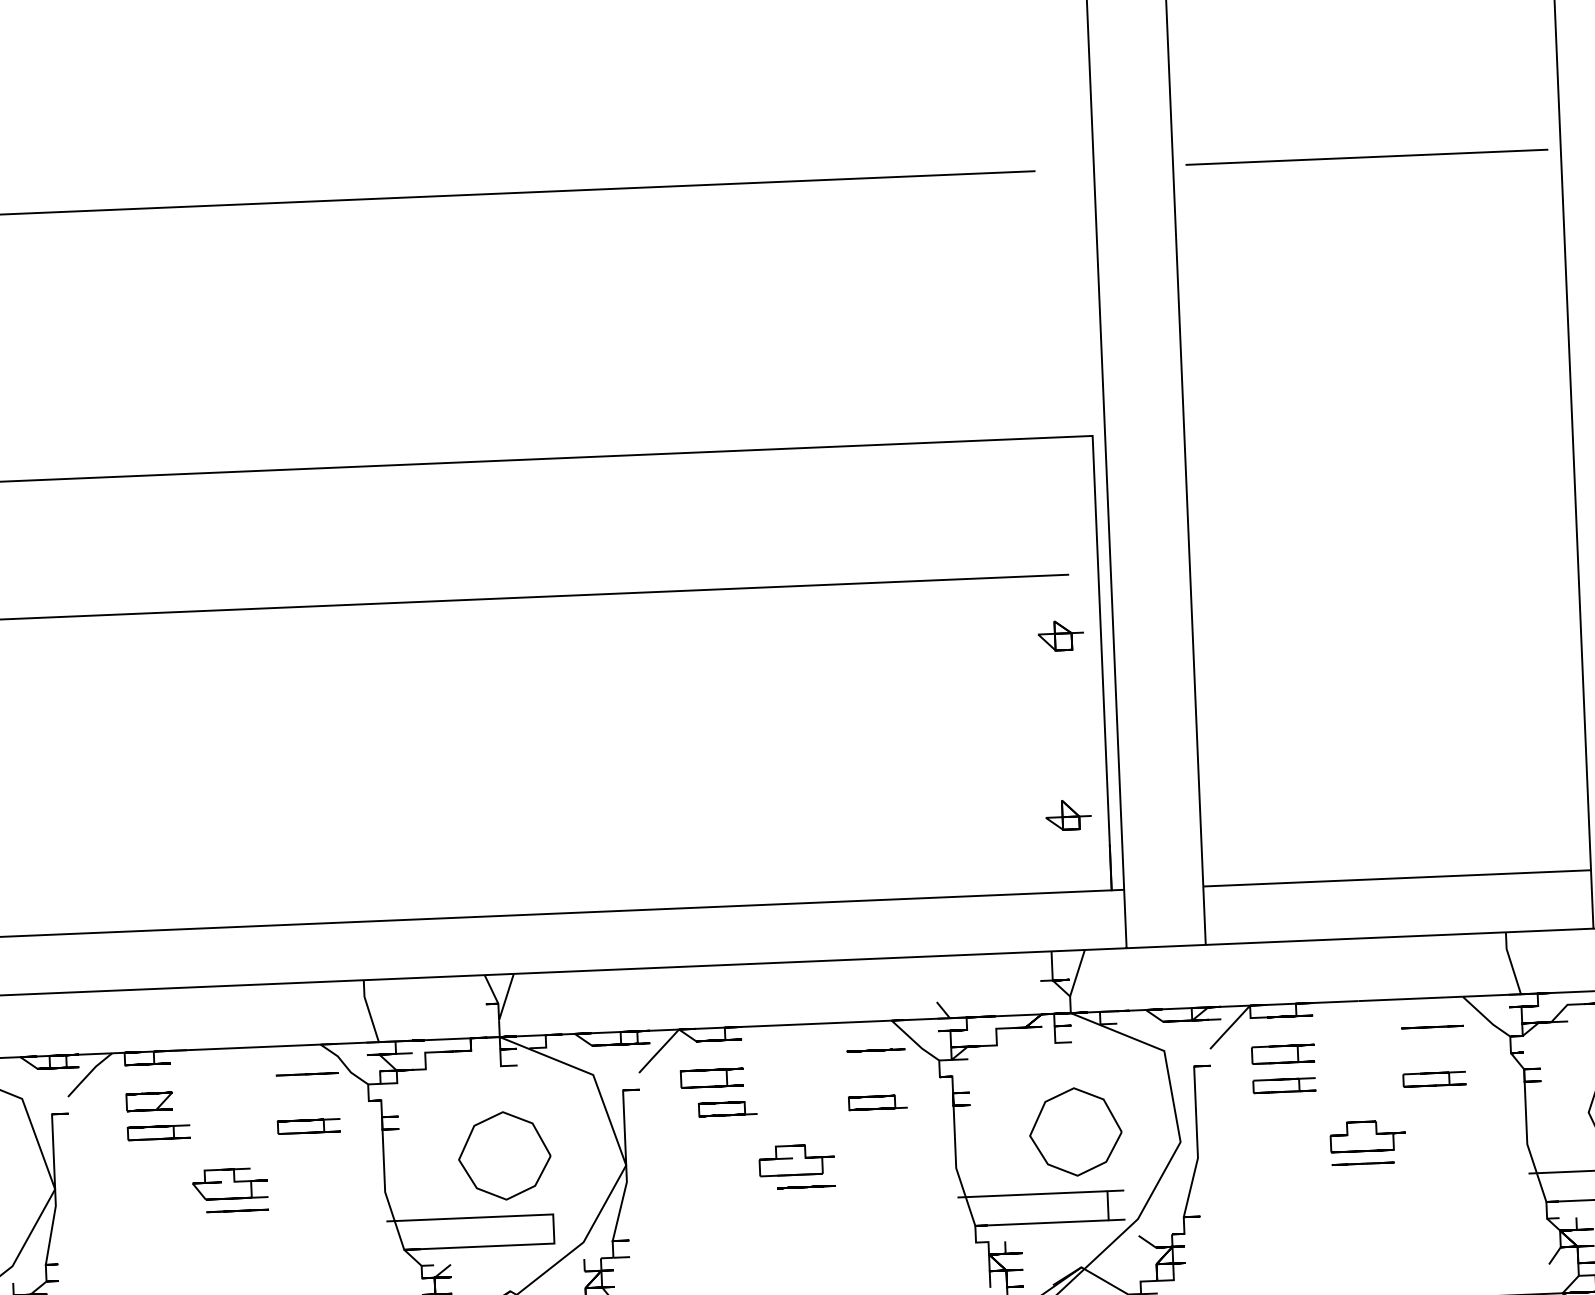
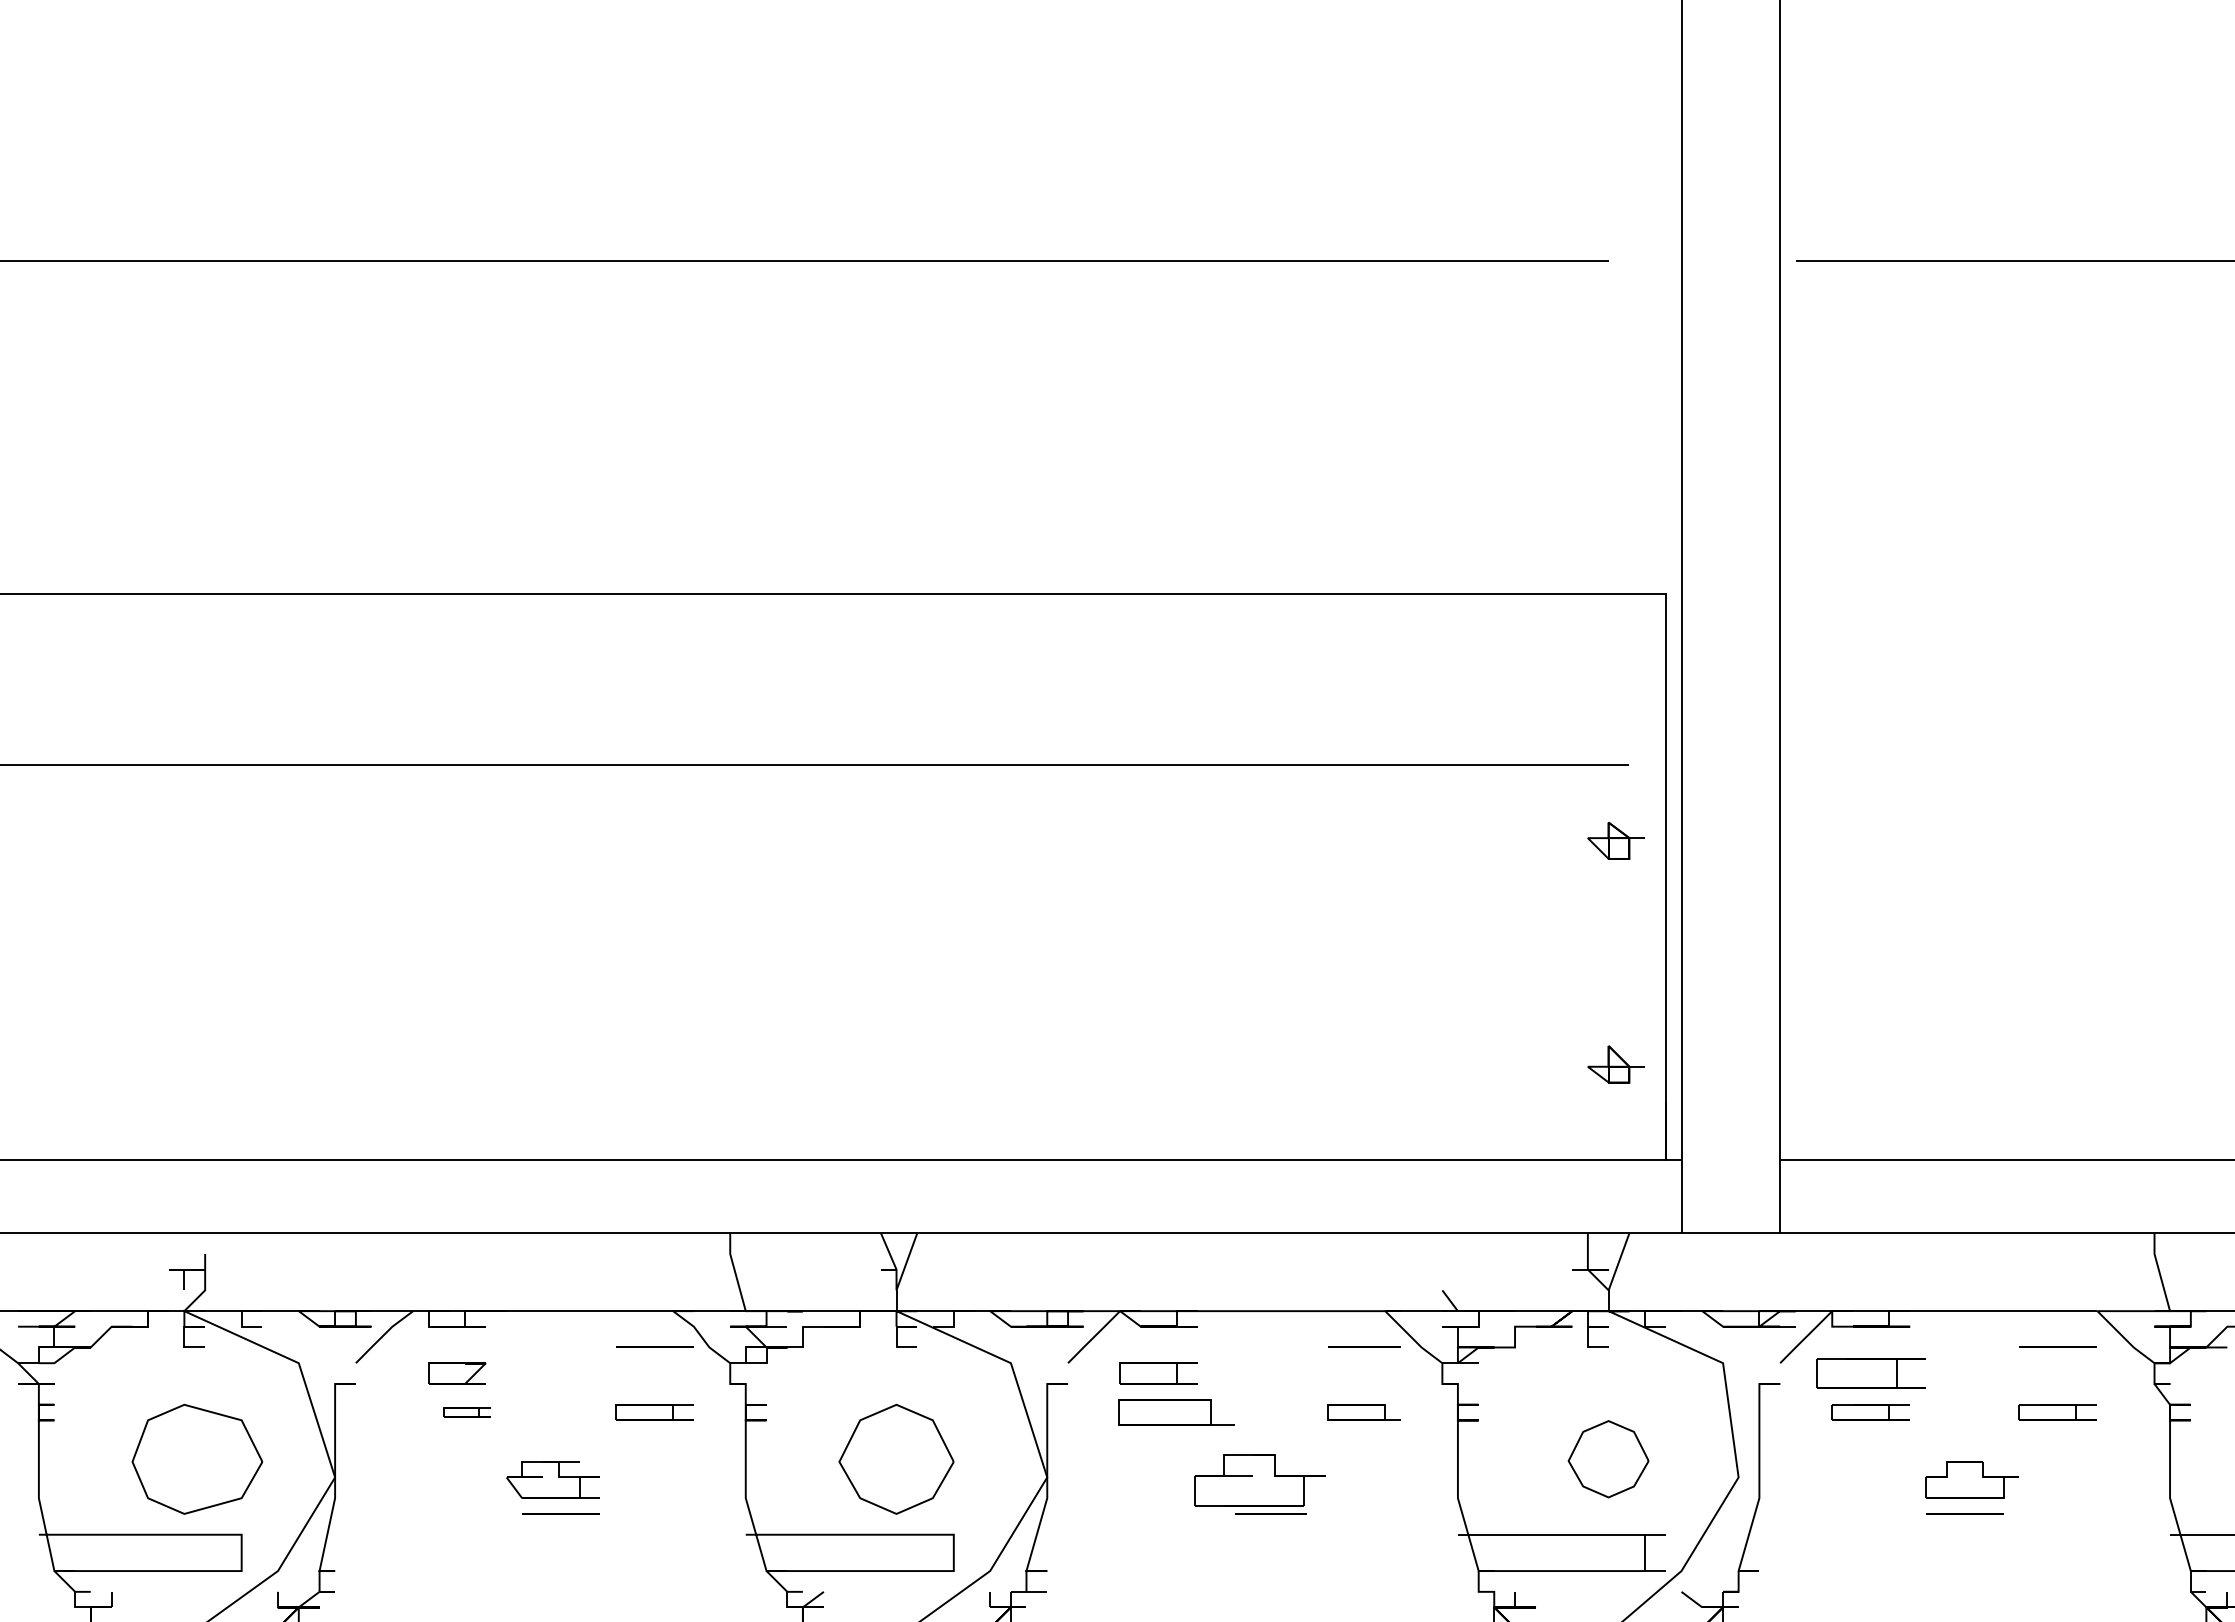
part: (1282, 1054) -> (1870, 1373), size x1.4
part: (727, 1108) -> (1176, 1412), size x1.6
part: (1075, 1131) -> (1608, 1458), size x0.7
part: (159, 1132) -> (467, 1412), size x0.6
part: (796, 1159) -> (1259, 1479), size x1.4

